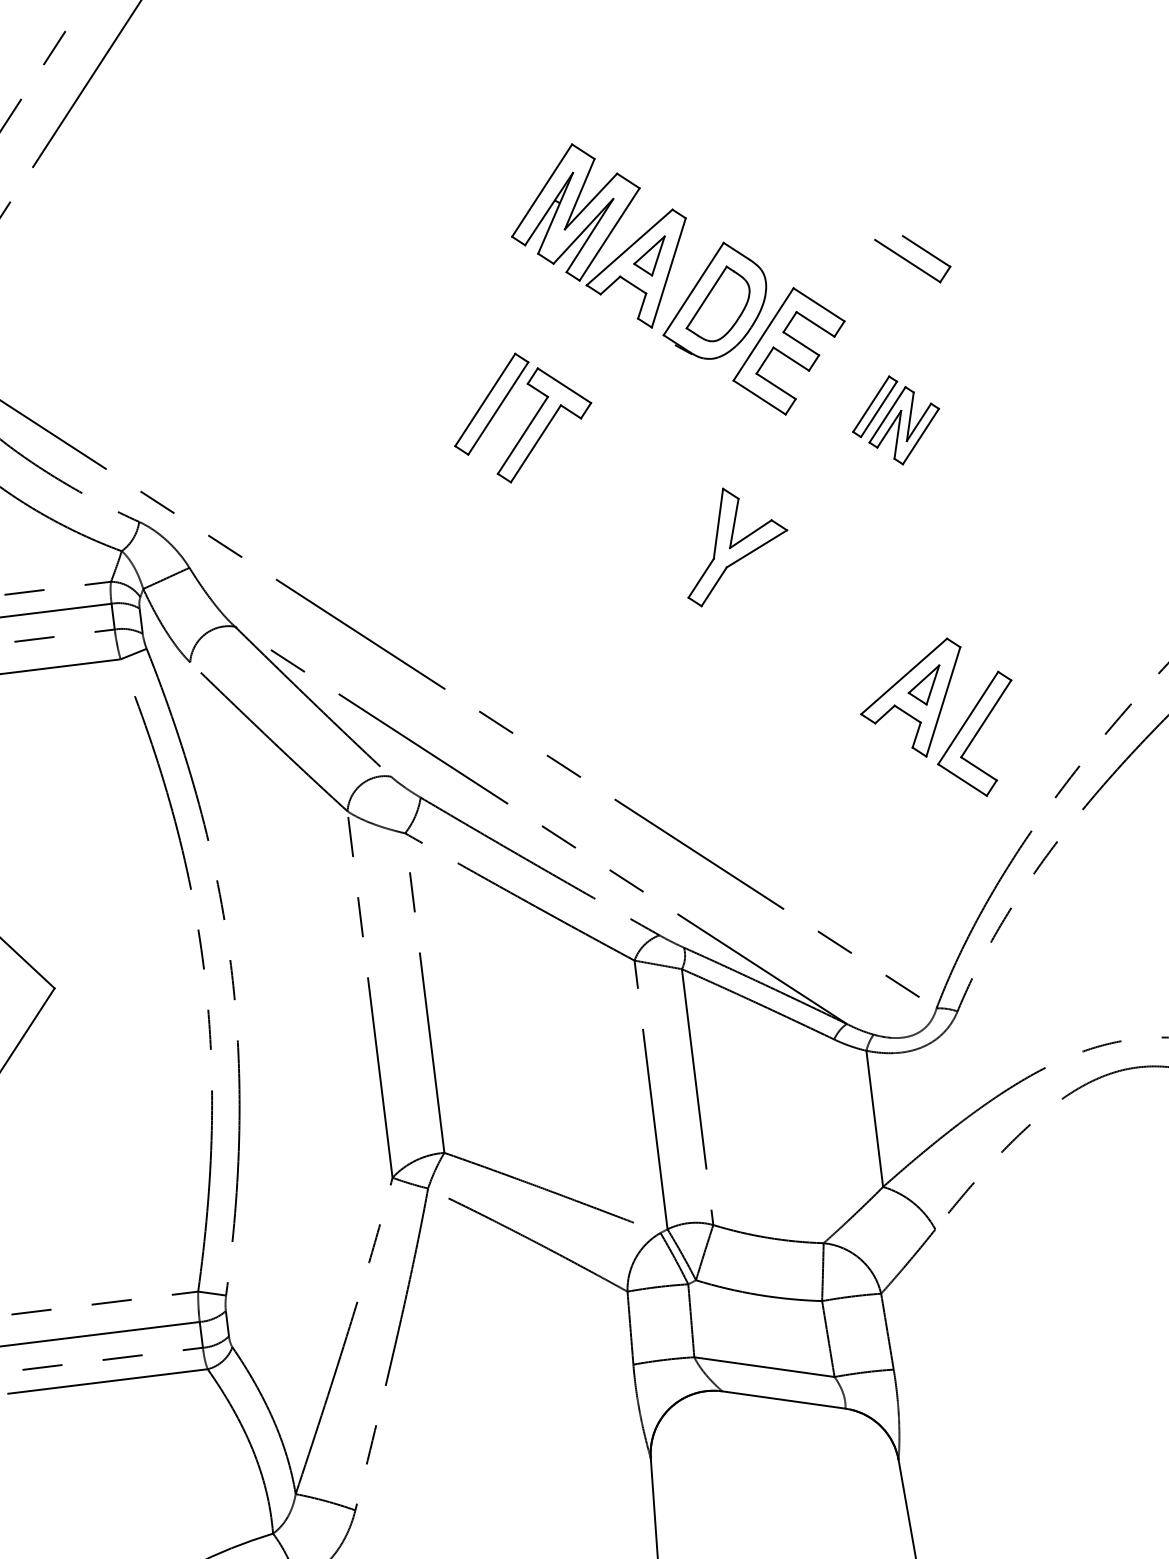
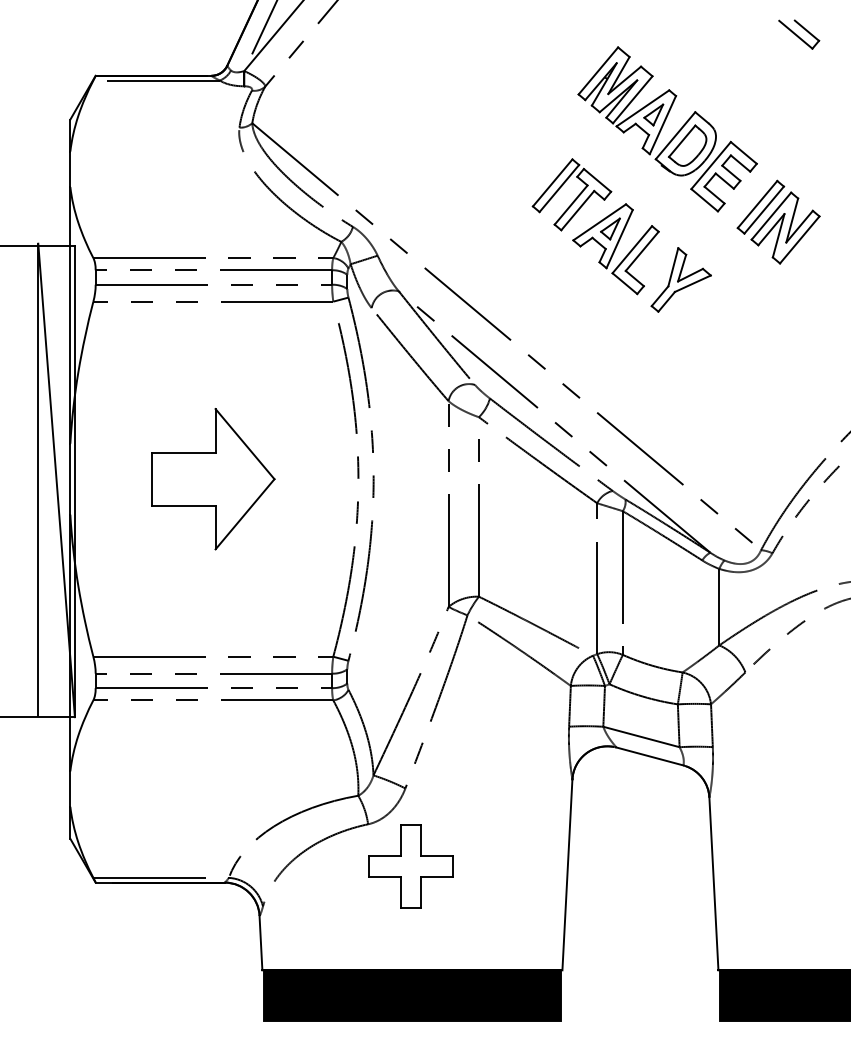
part: (914, 259) -> (799, 34), moved
part: (895, 419) -> (778, 221), size x1.67
part: (938, 721) -> (615, 249), moved

